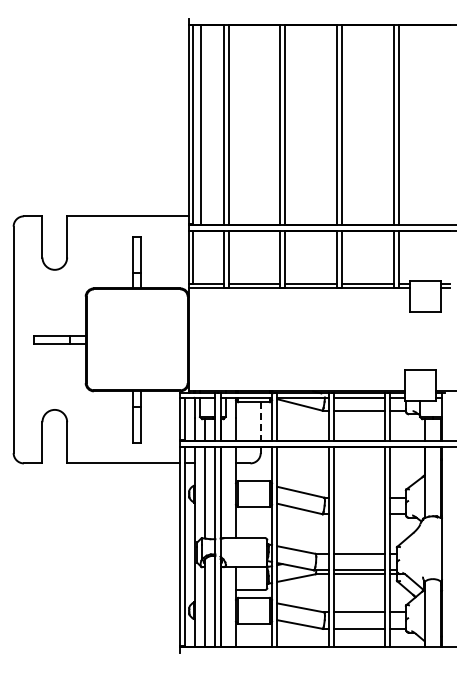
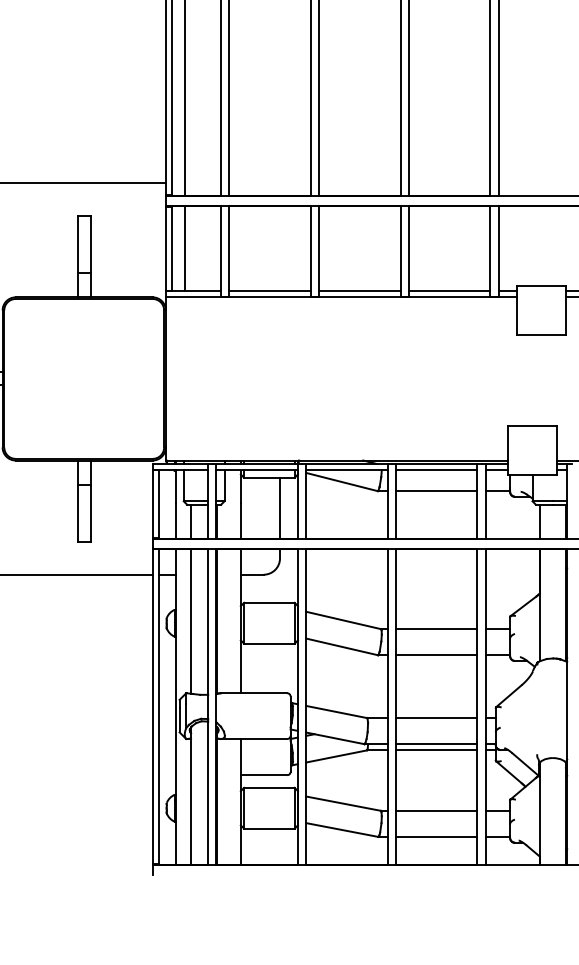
line: (201, 257) -> (186, 248), added
line: (260, 422) -> (279, 509), dashed -> solid
line: (359, 497) -> (436, 628), added
line: (359, 514) -> (436, 655), added

